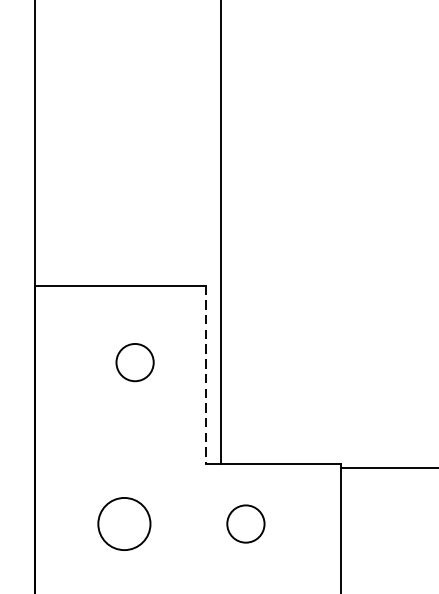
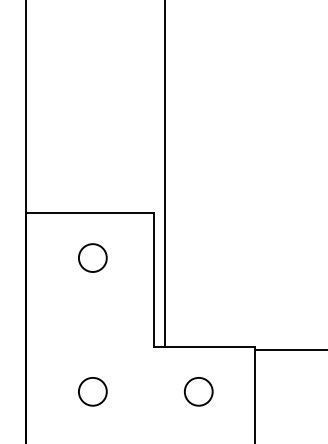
circle: (134, 361) -> (92, 257), moved
line: (206, 375) -> (154, 280), dashed -> solid
circle: (123, 523) -> (92, 391), size x0.71
circle: (245, 523) -> (198, 391), moved

